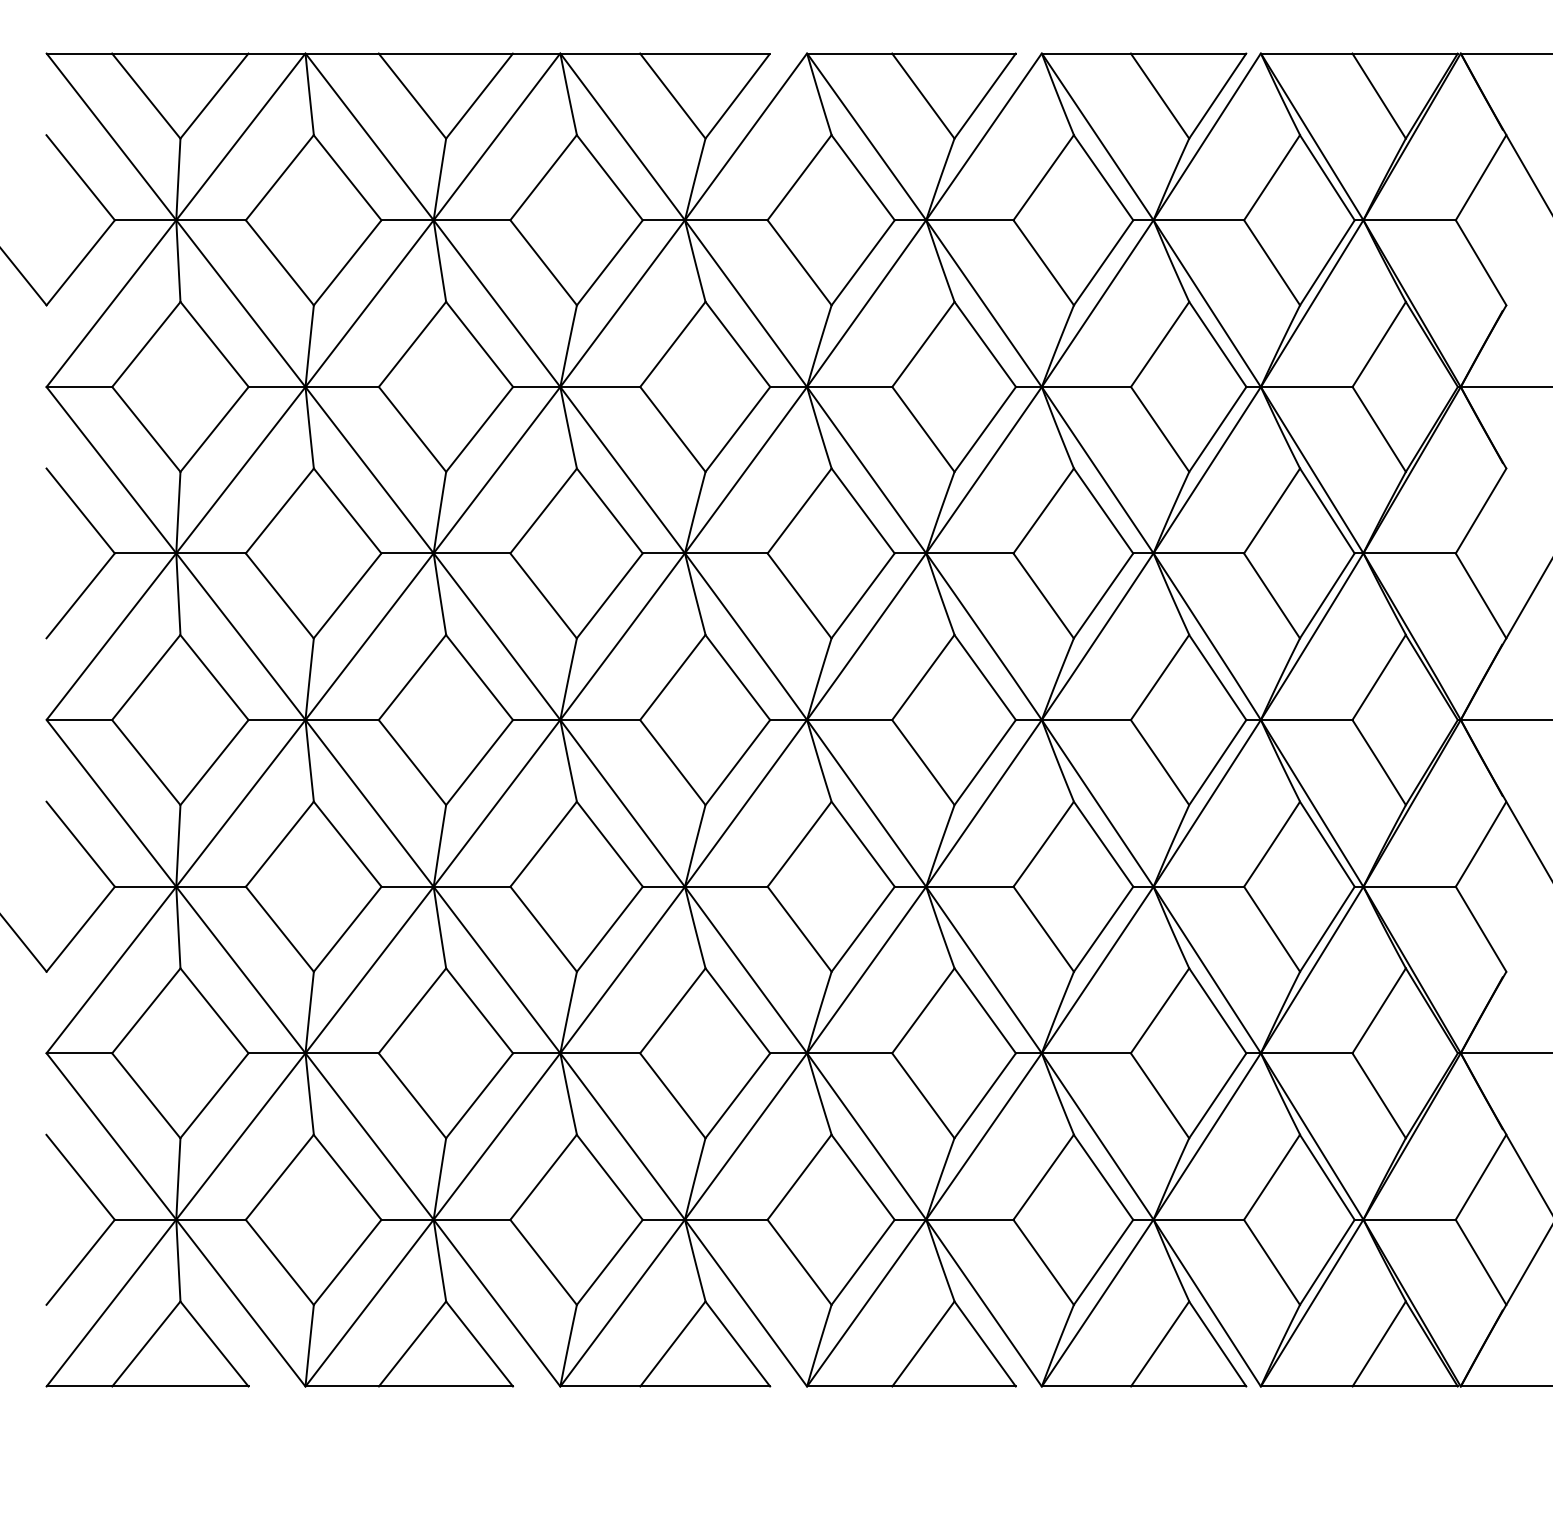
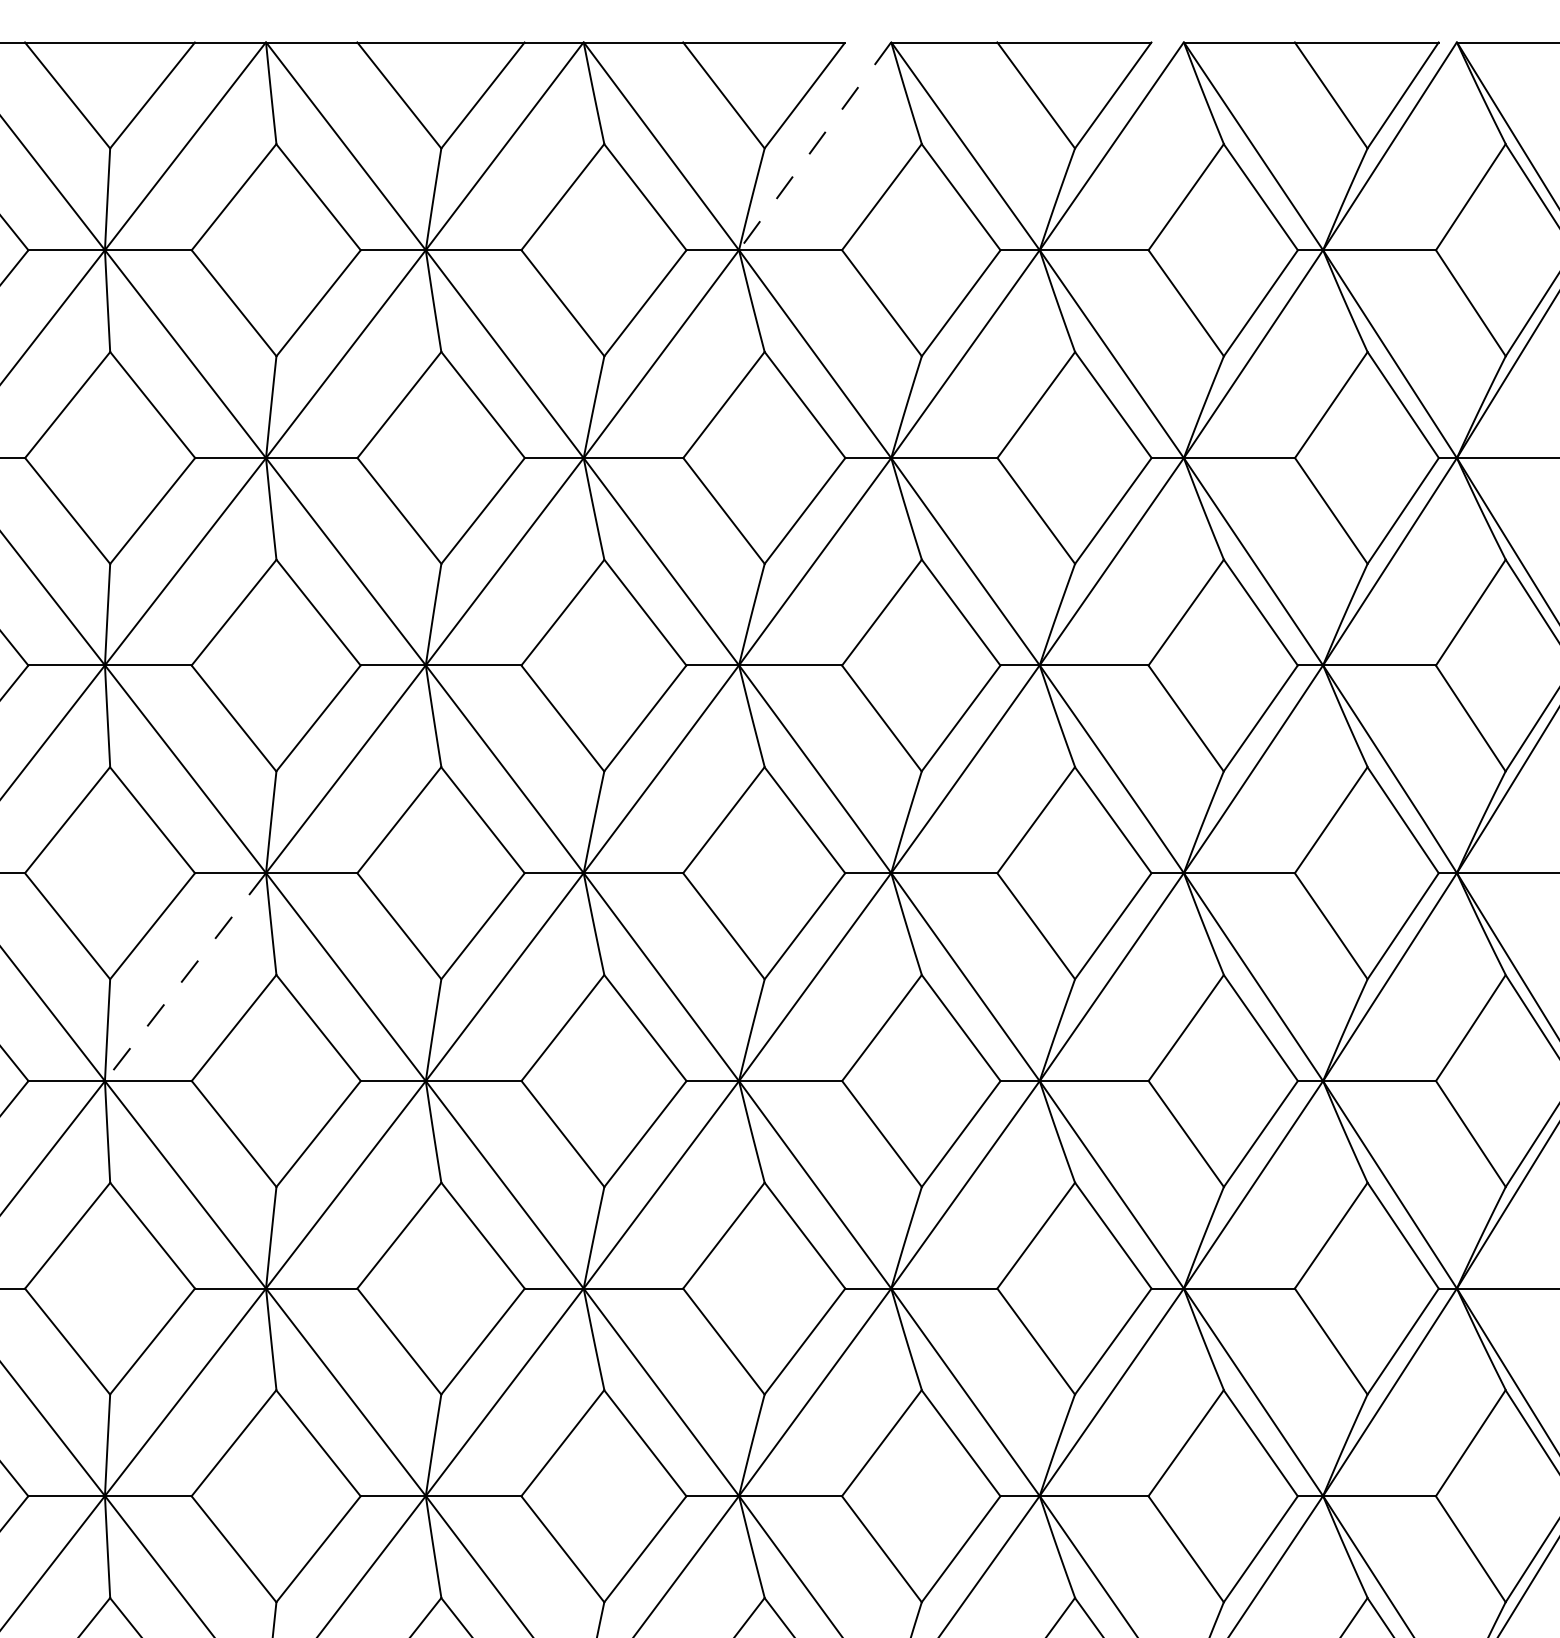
line: (745, 137) -> (814, 147), solid -> dashed
line: (240, 803) -> (185, 977), solid -> dashed

